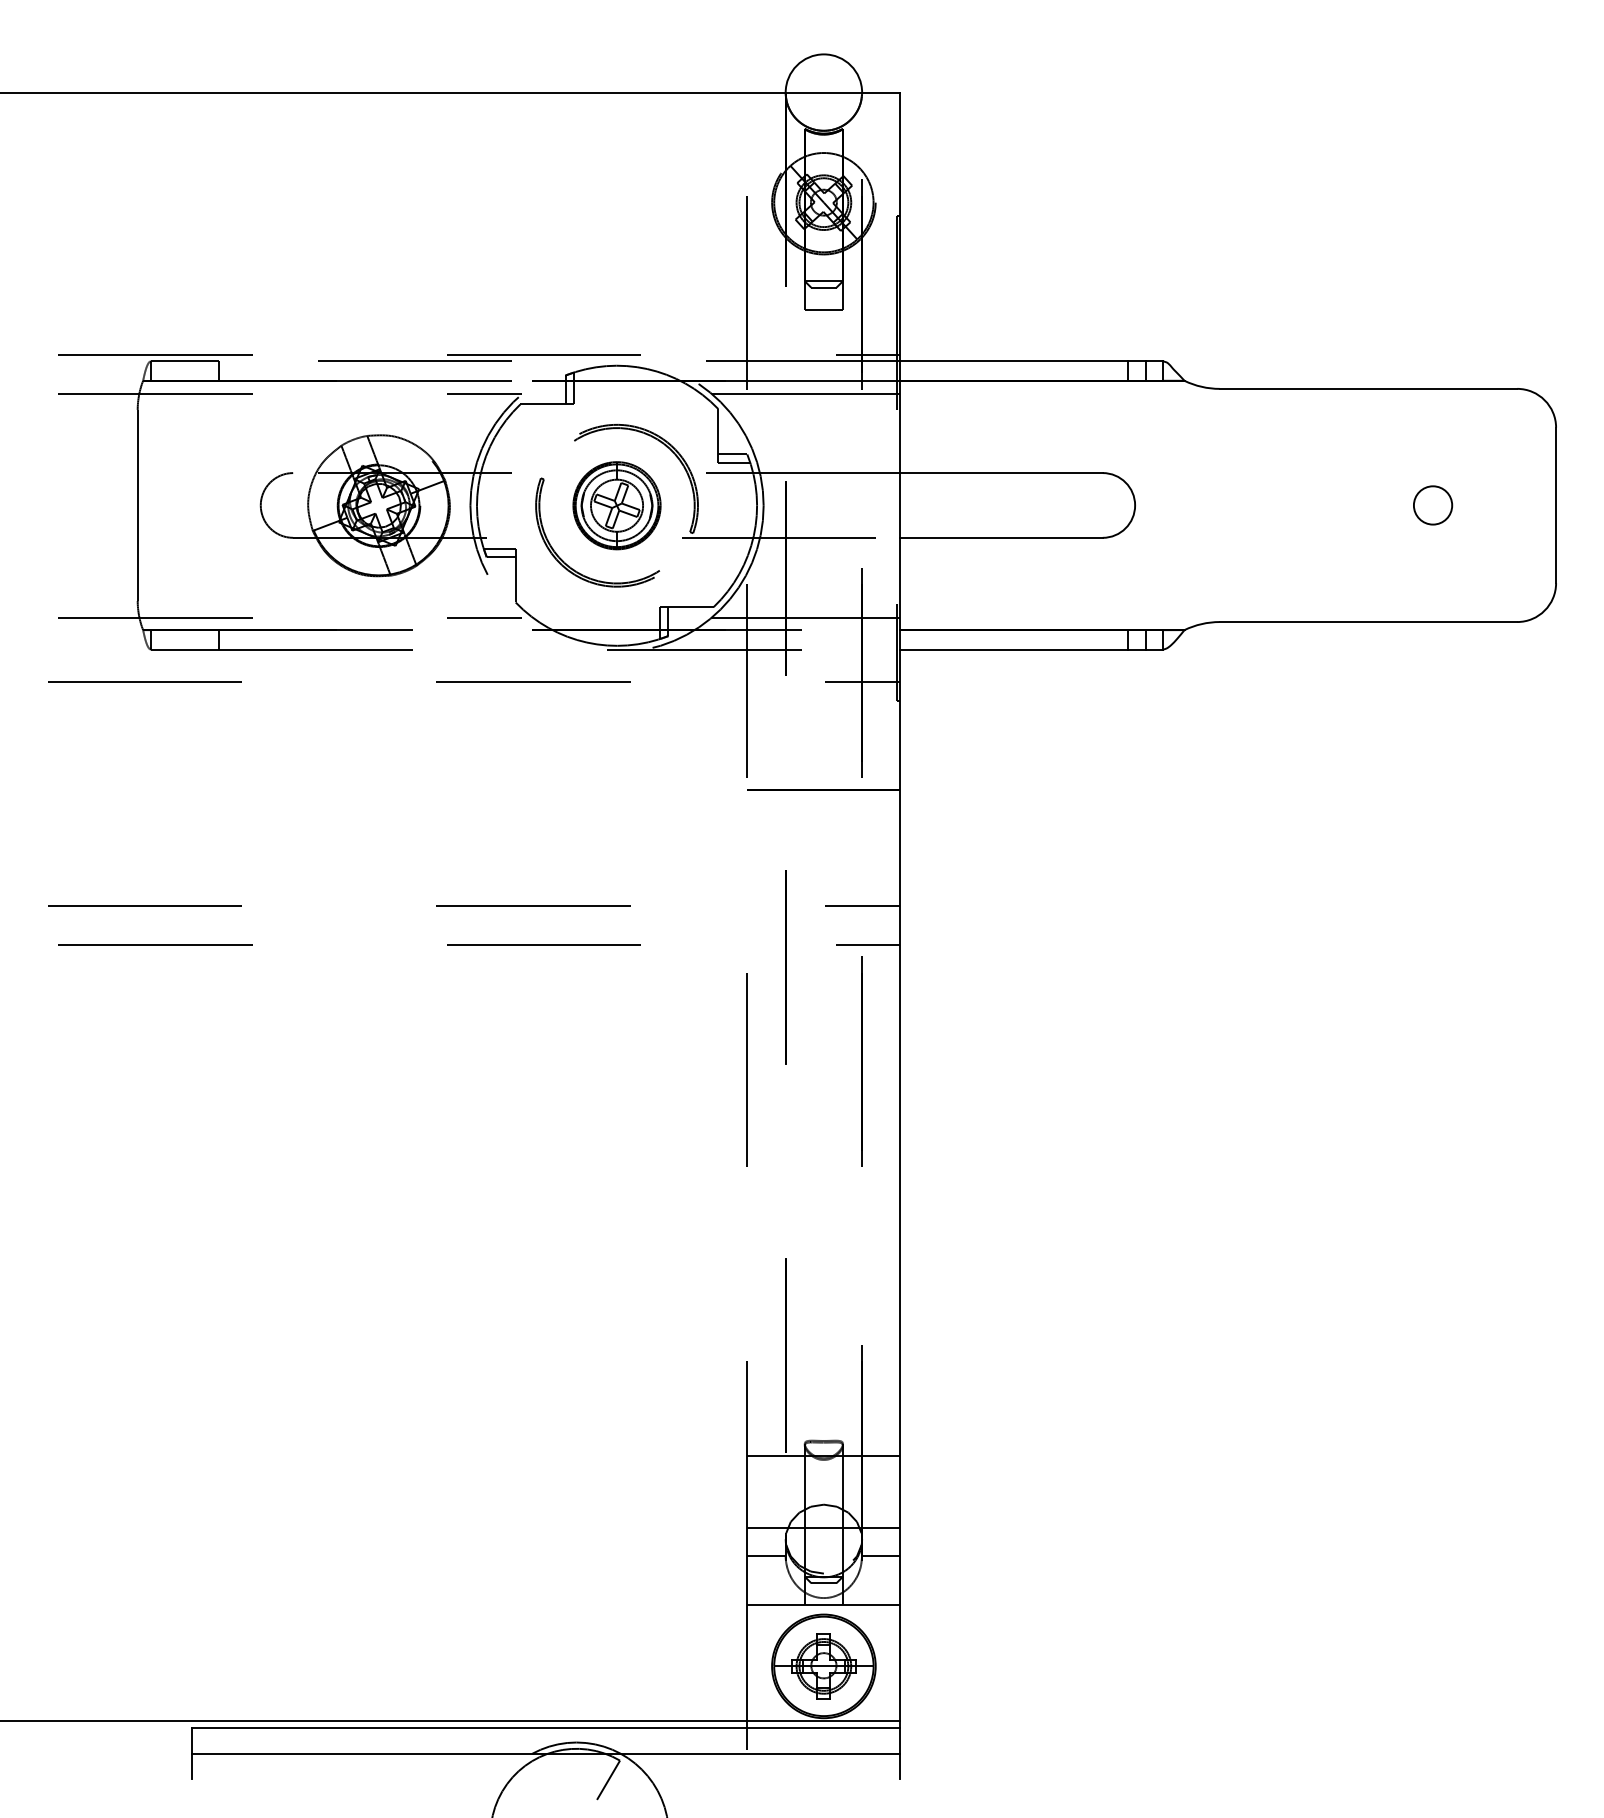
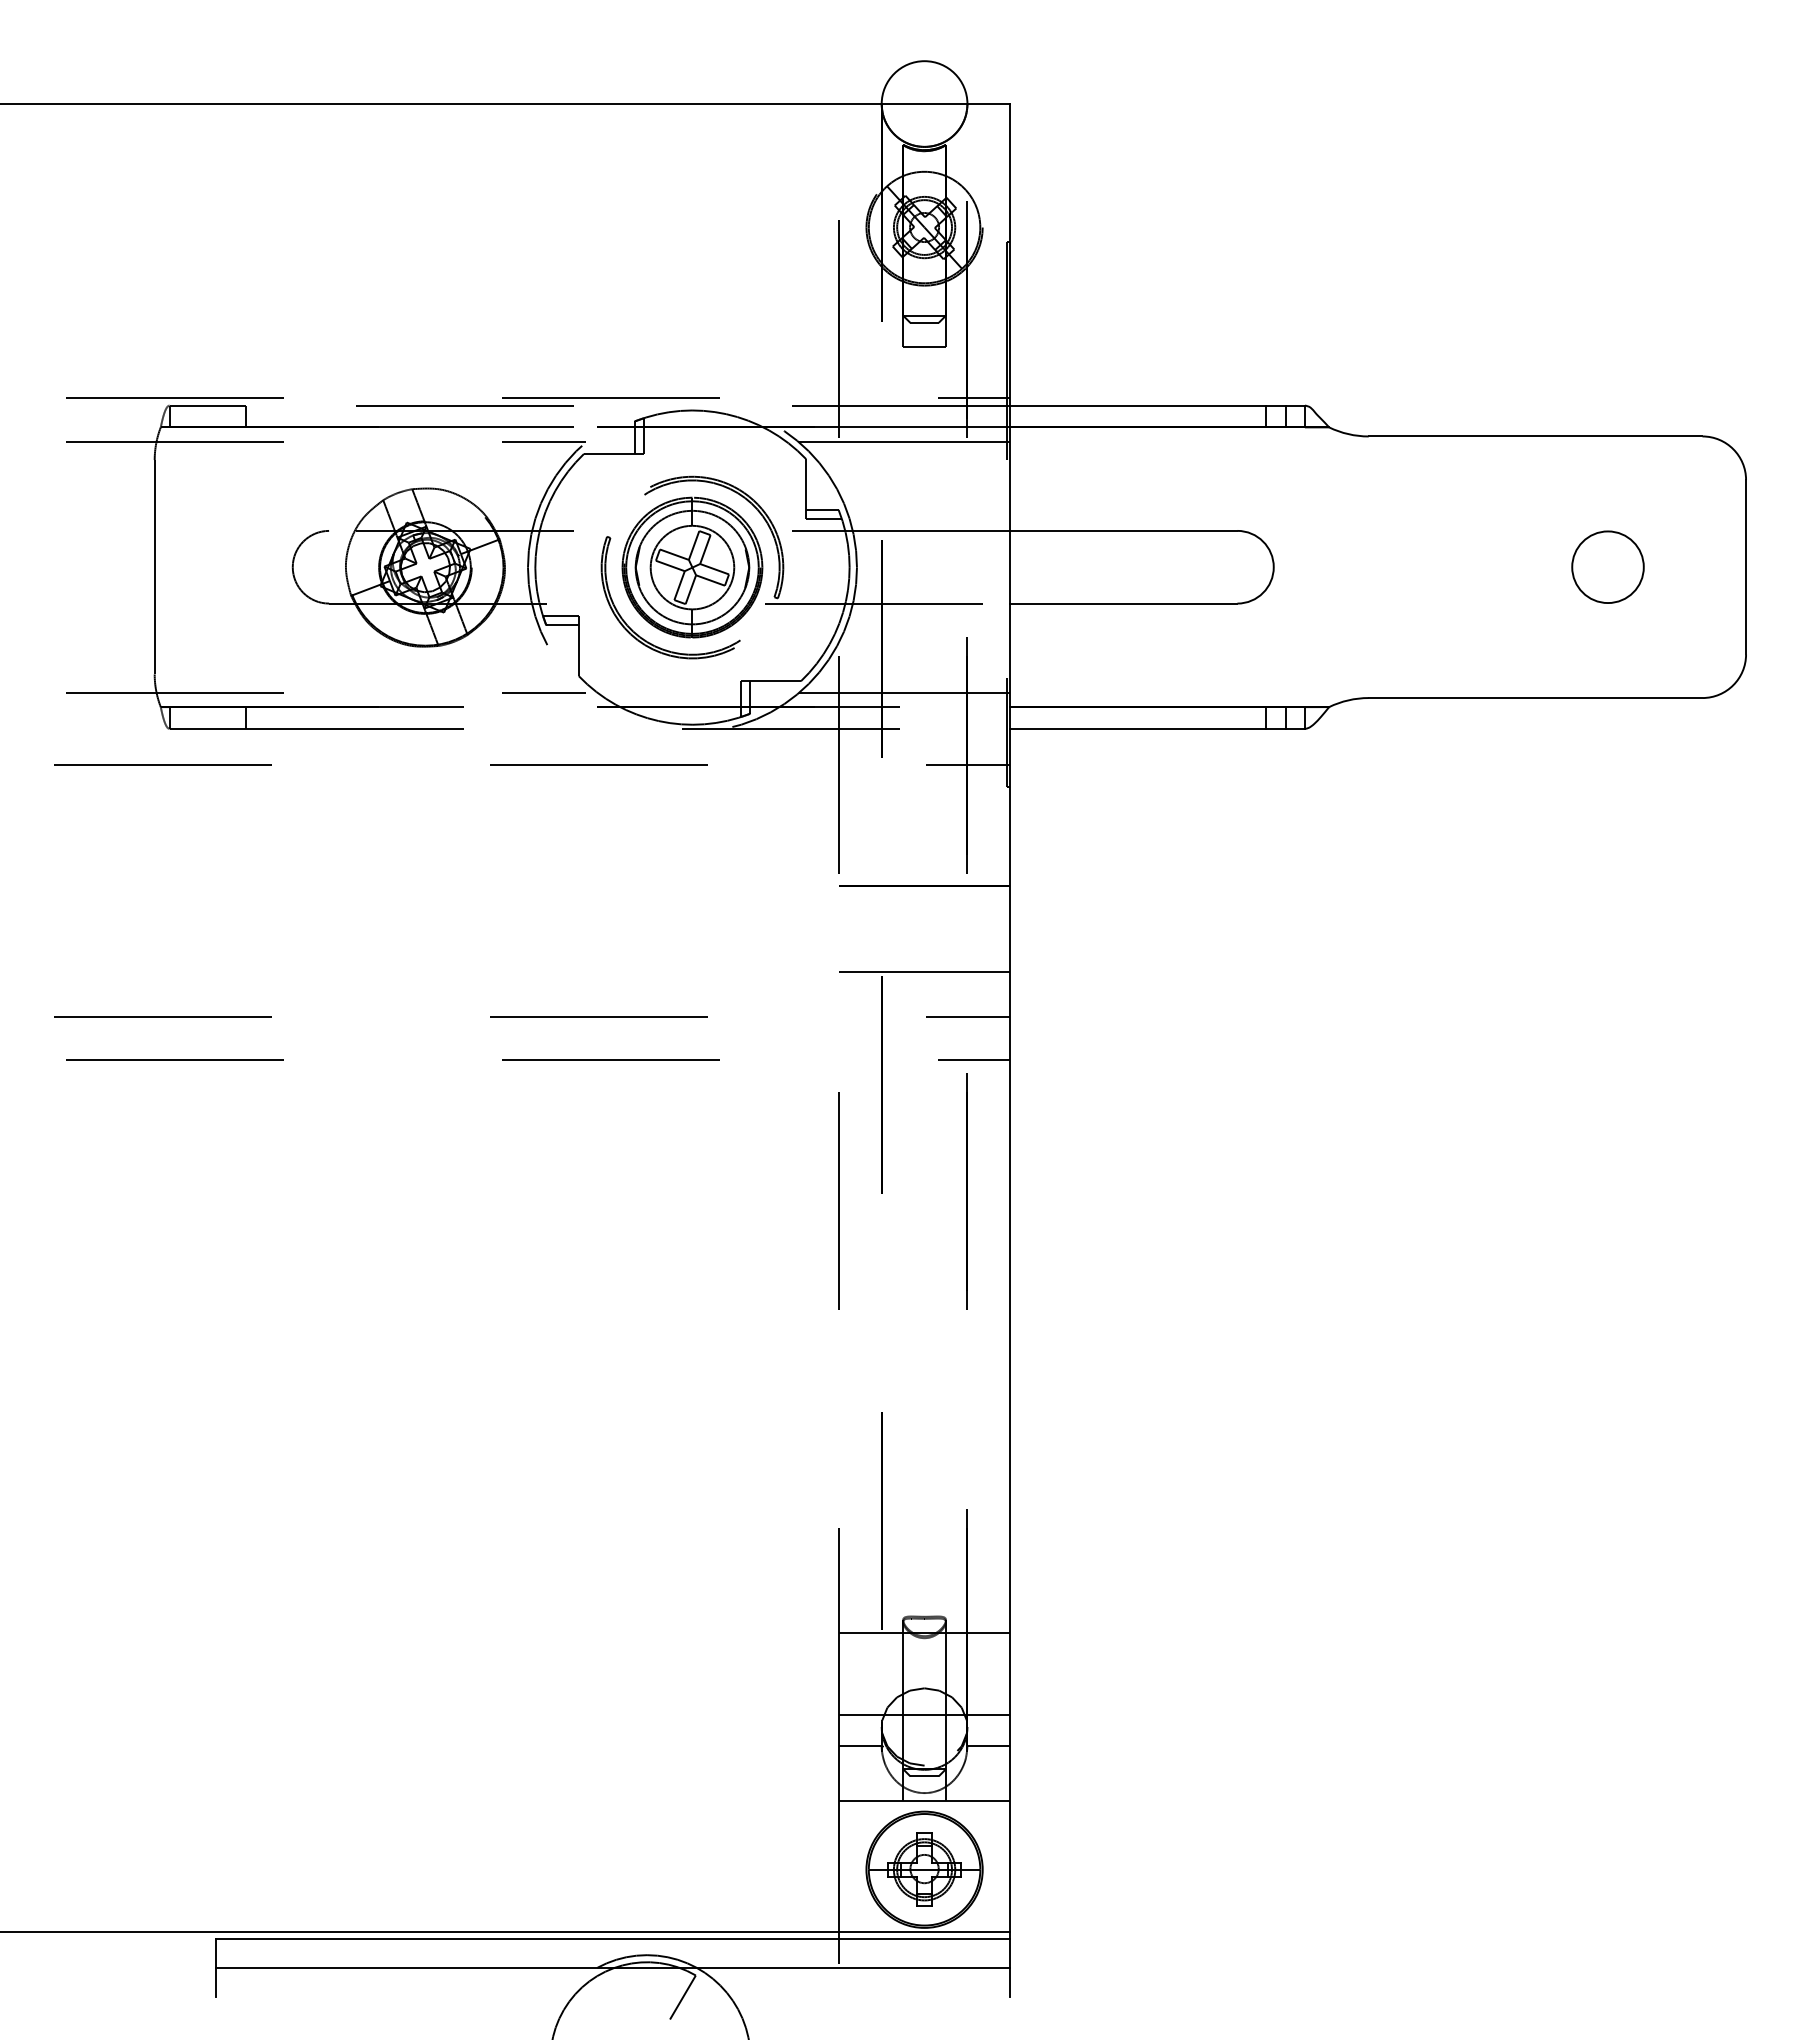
part: (617, 505) -> (692, 567), size x1.43
circle: (1432, 505) -> (1607, 567), size x1.67
line: (823, 865) -> (924, 971), added

